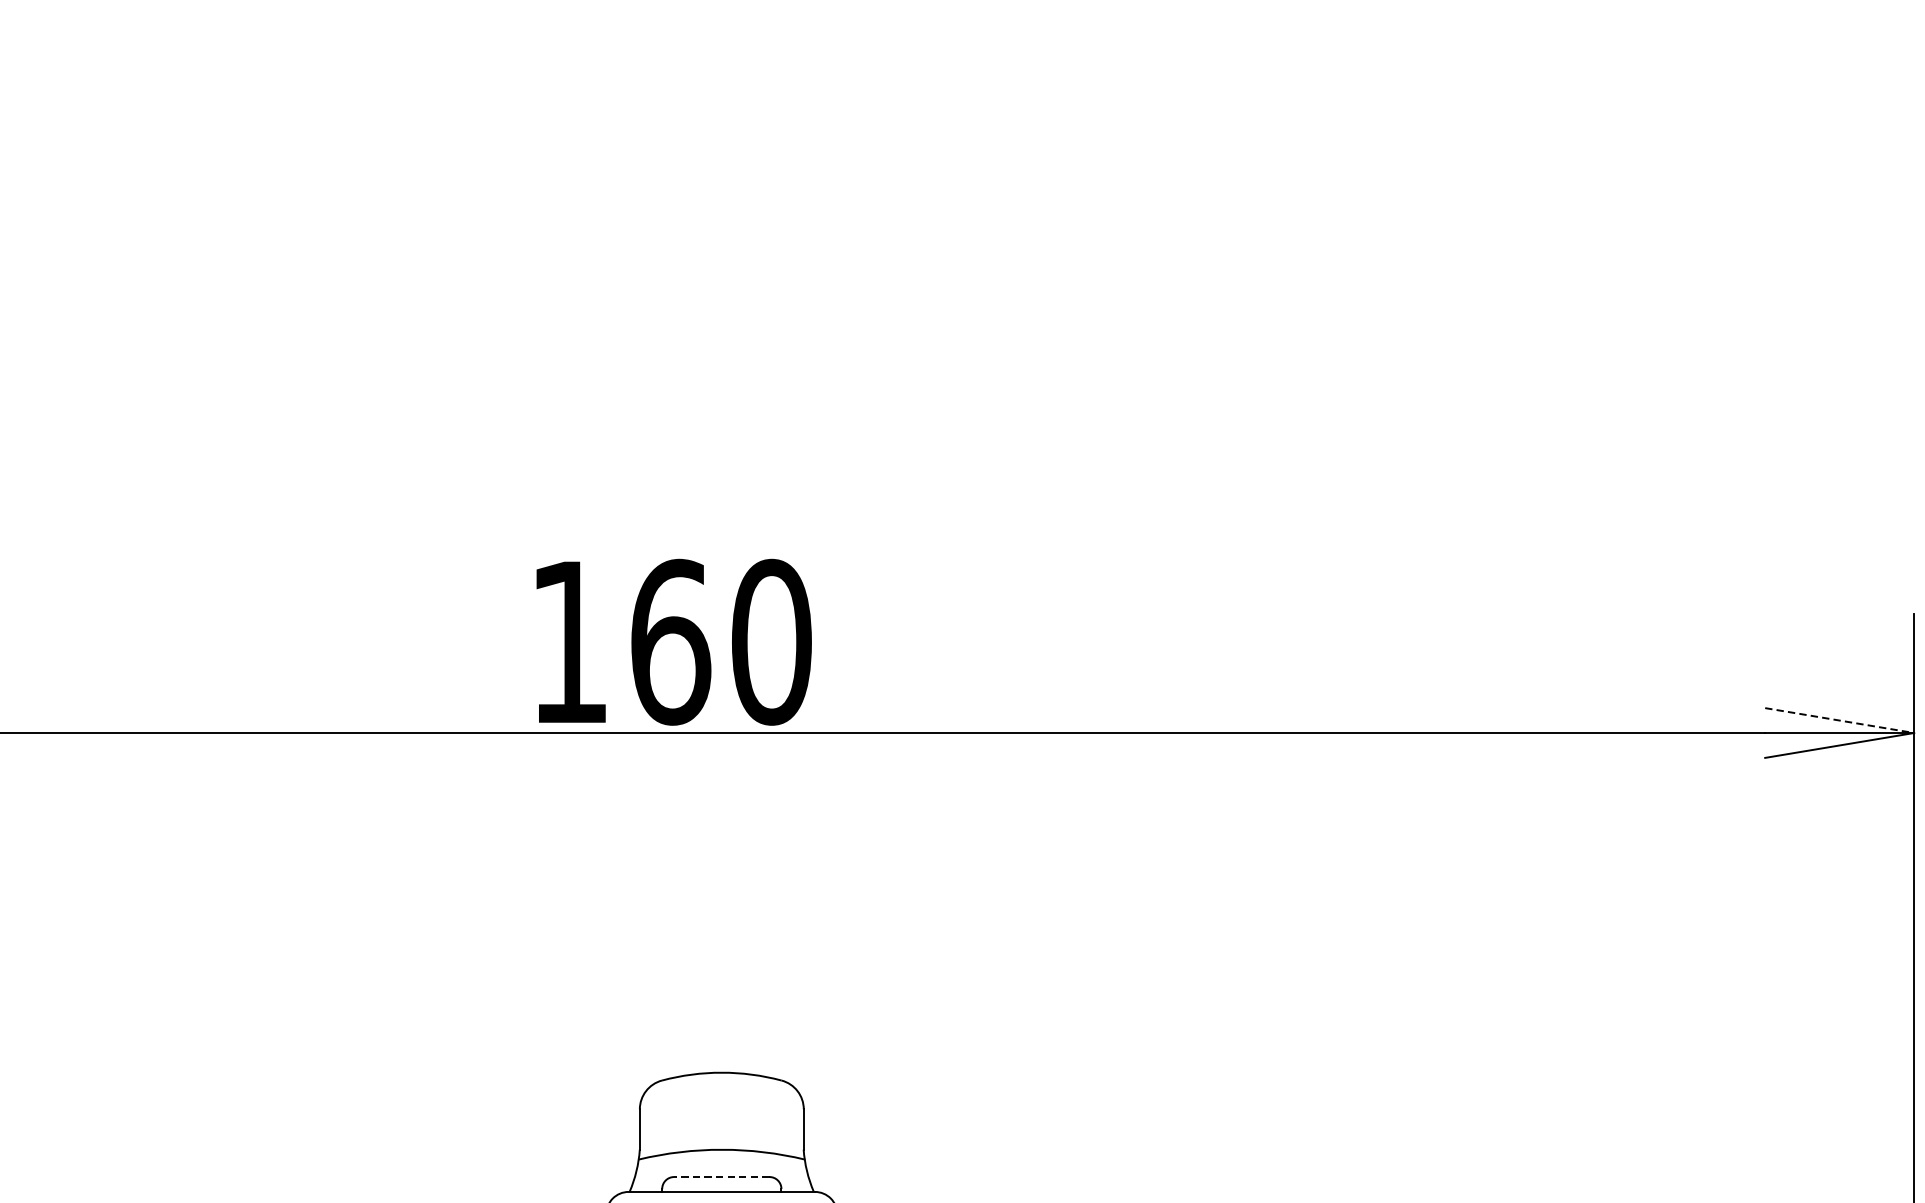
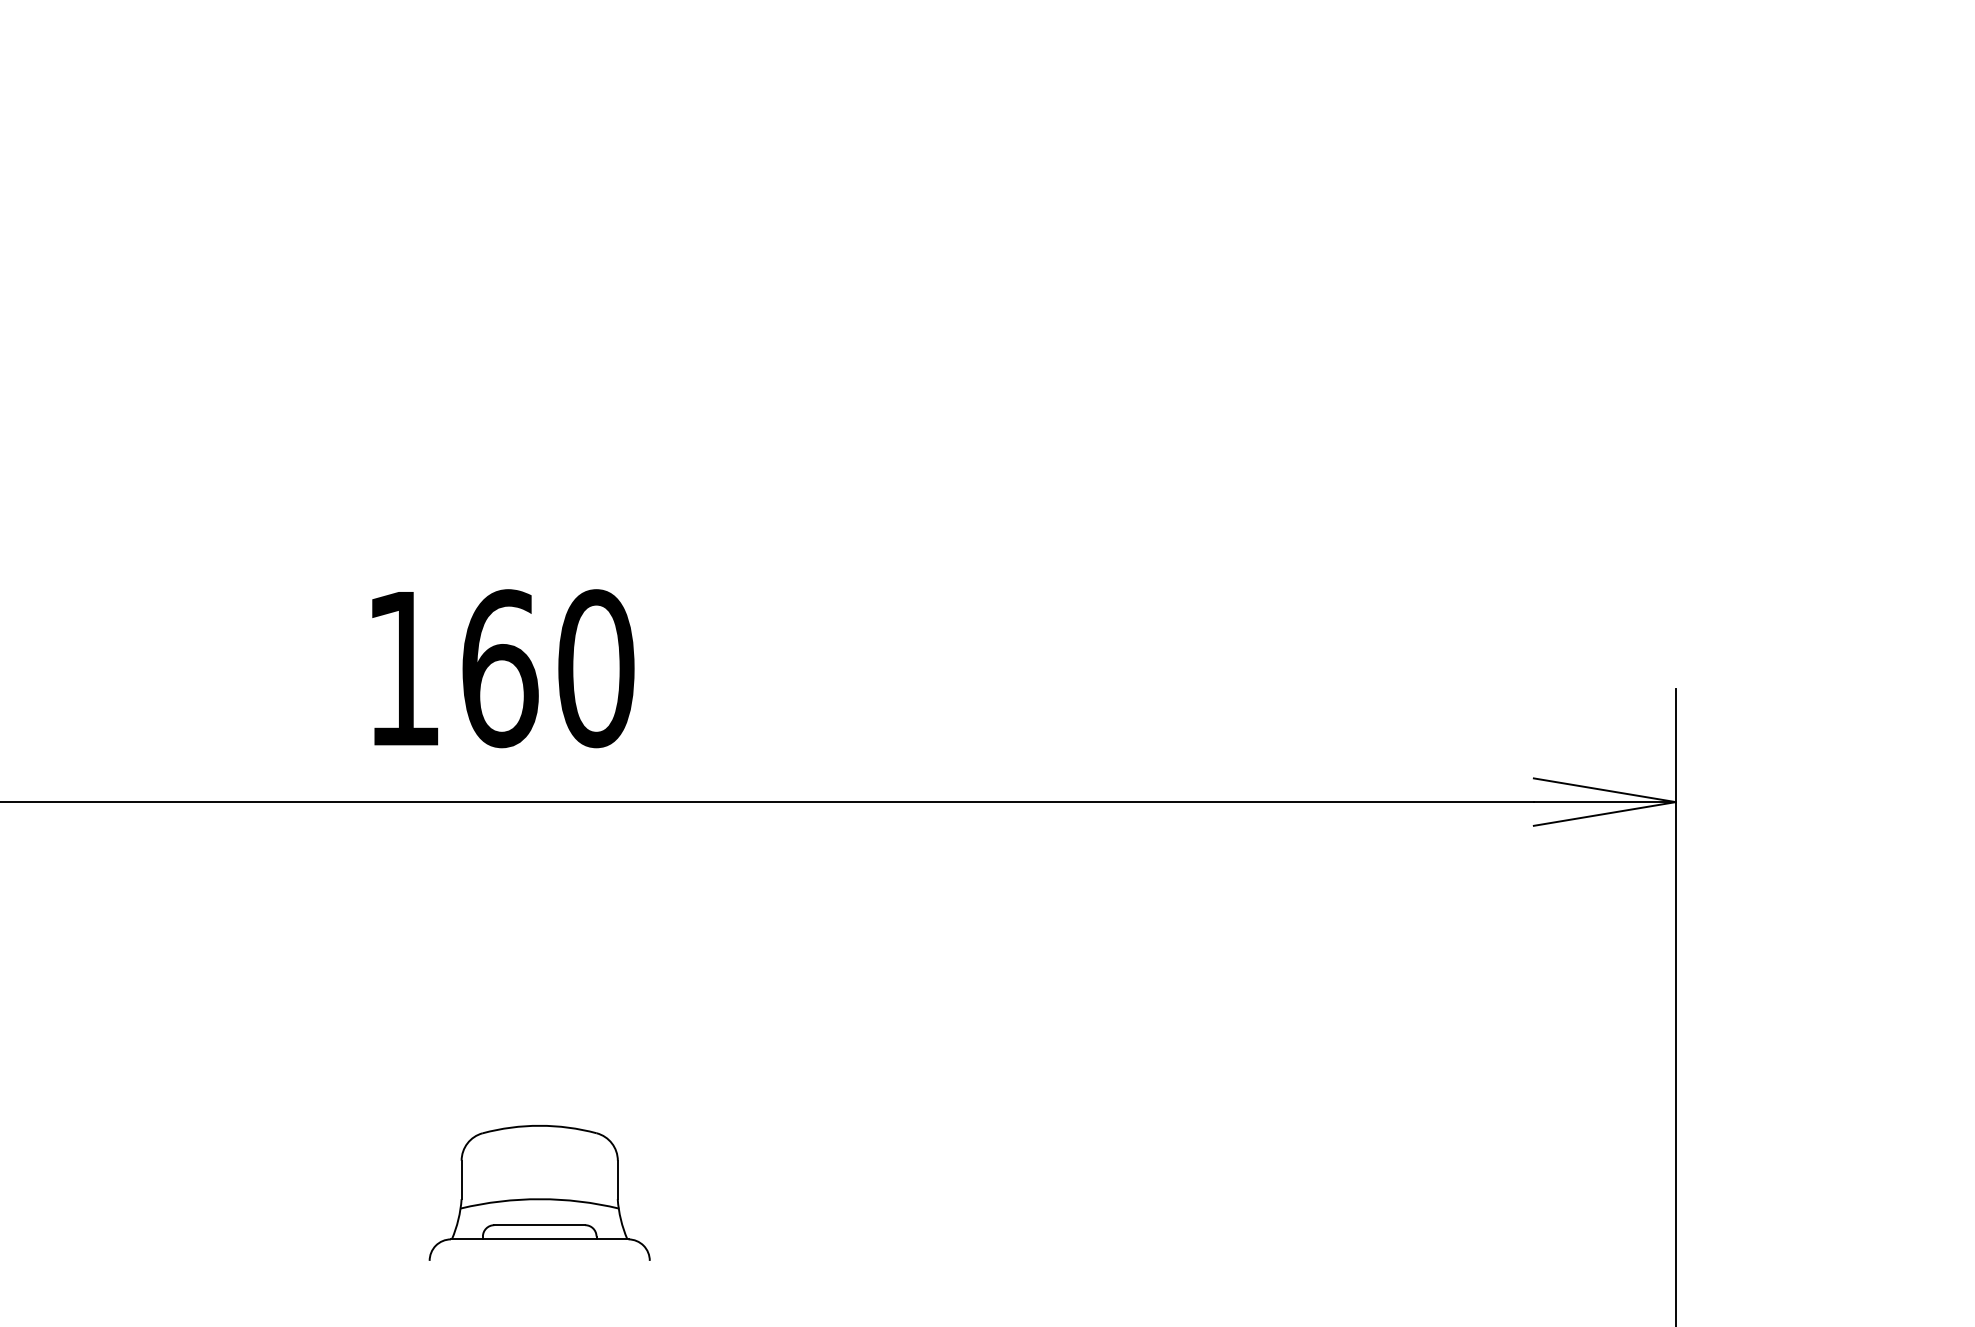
text: (674, 642) -> (503, 668), moved
line: (1839, 720) -> (1604, 790), dashed -> solid
line: (721, 1177) -> (539, 1225), dashed -> solid

